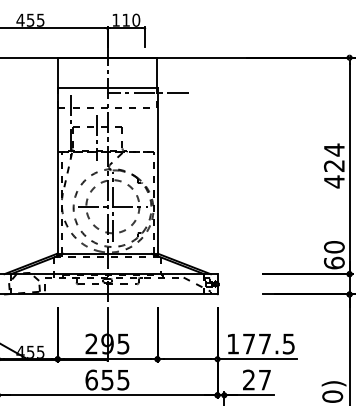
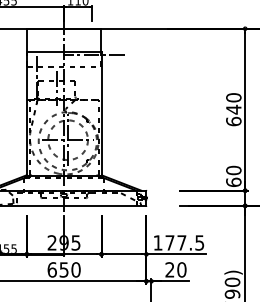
text: (333, 165) -> (233, 109), 424 -> 640
text: (123, 379) -> (76, 269), 655 -> 650
text: (264, 379) -> (181, 269), 27 -> 20

